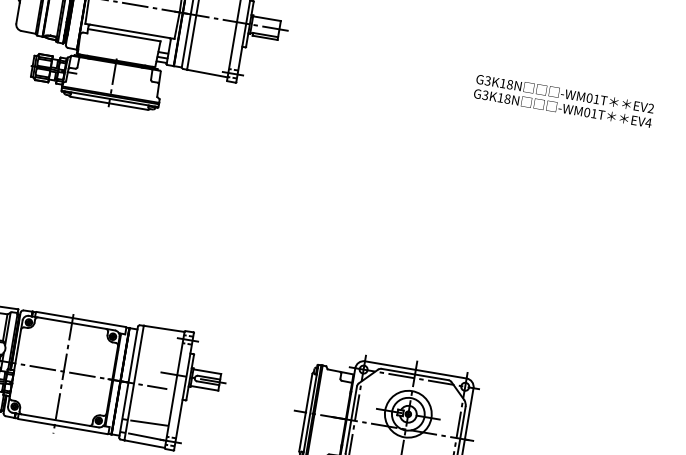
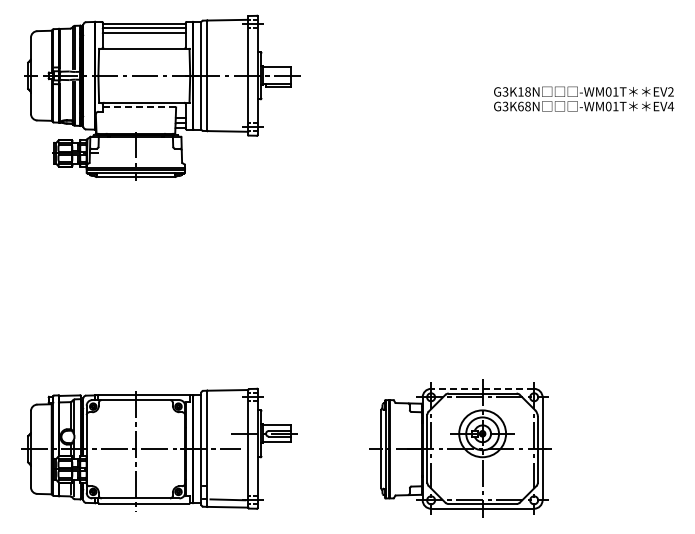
line: (124, 35) -> (139, 107), solid -> dashed
text: (500, 97) -> (520, 106), G3K18N -> G3K68N
line: (415, 369) -> (482, 388), solid -> dashed
line: (149, 422) -> (228, 485), removed

